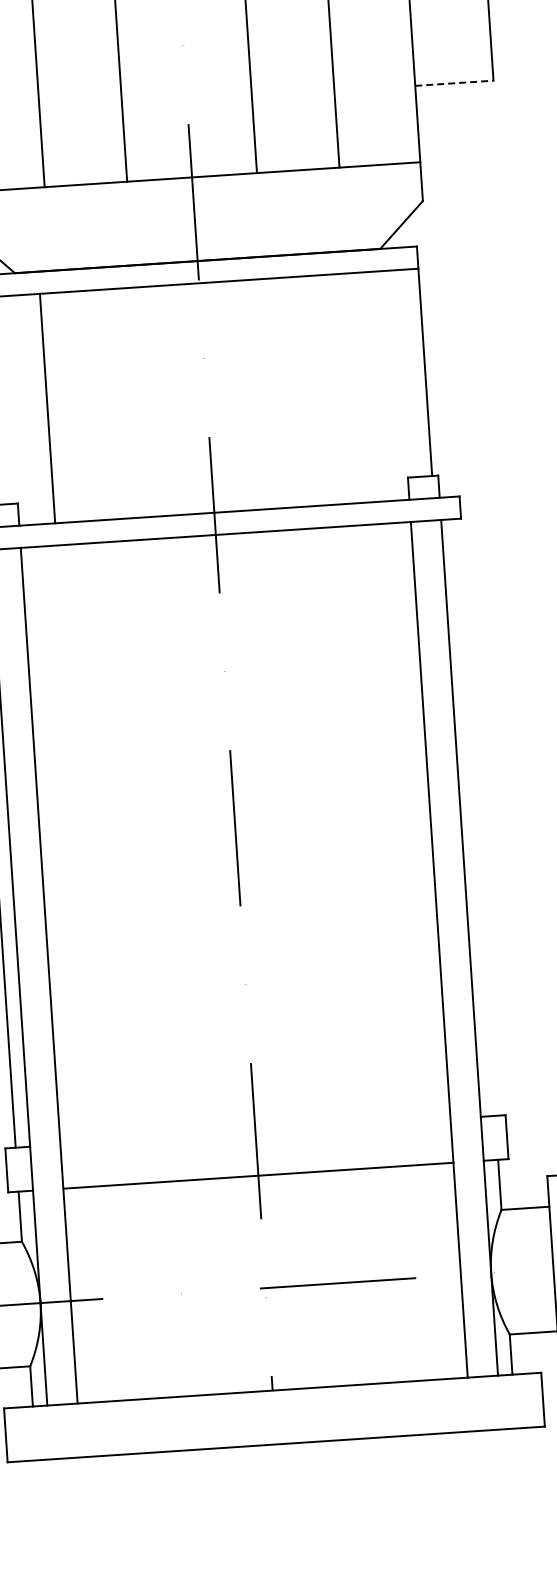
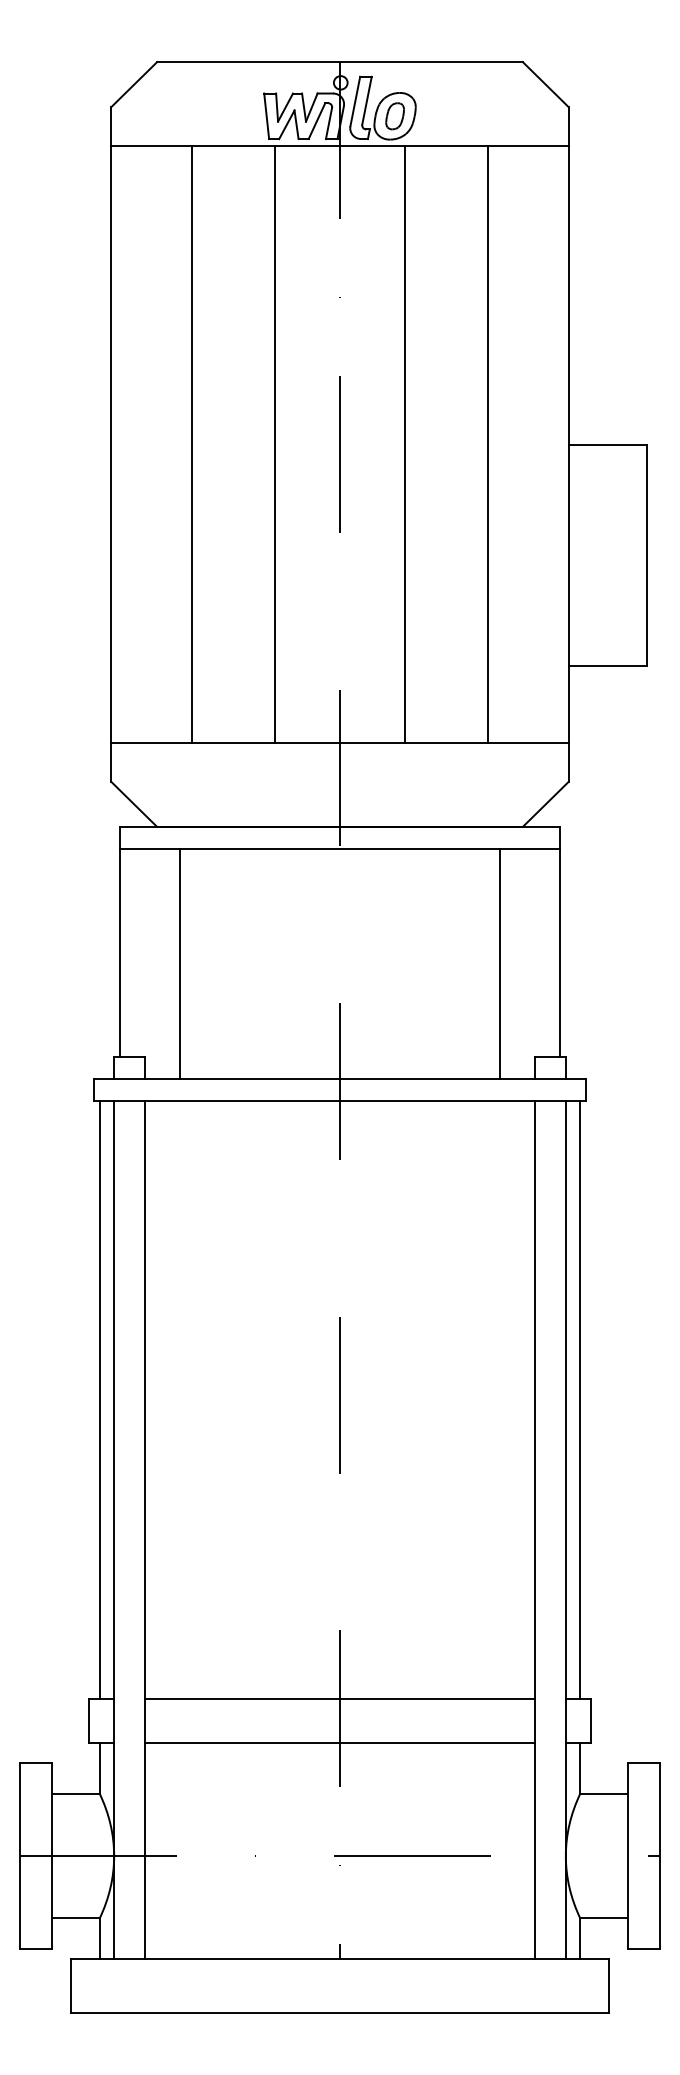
line: (454, 83) -> (608, 666), dashed -> solid
line: (365, 387) -> (499, 964), added
line: (475, 817) -> (580, 1400), added
line: (254, 1131) -> (339, 1699), added

